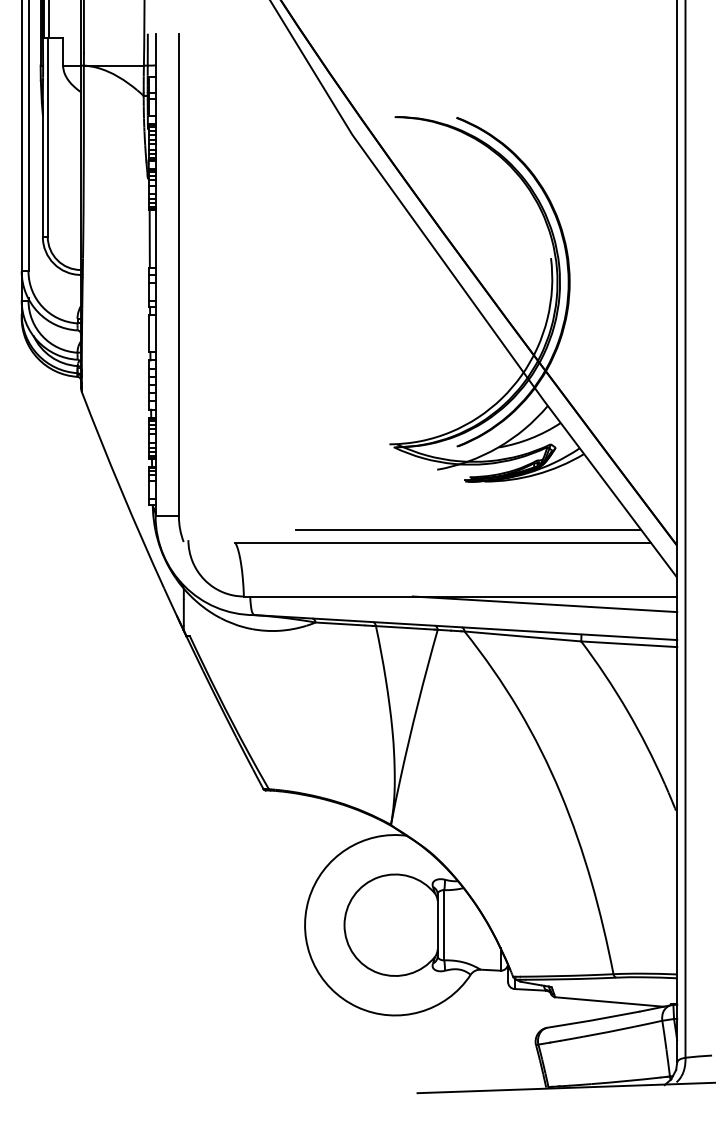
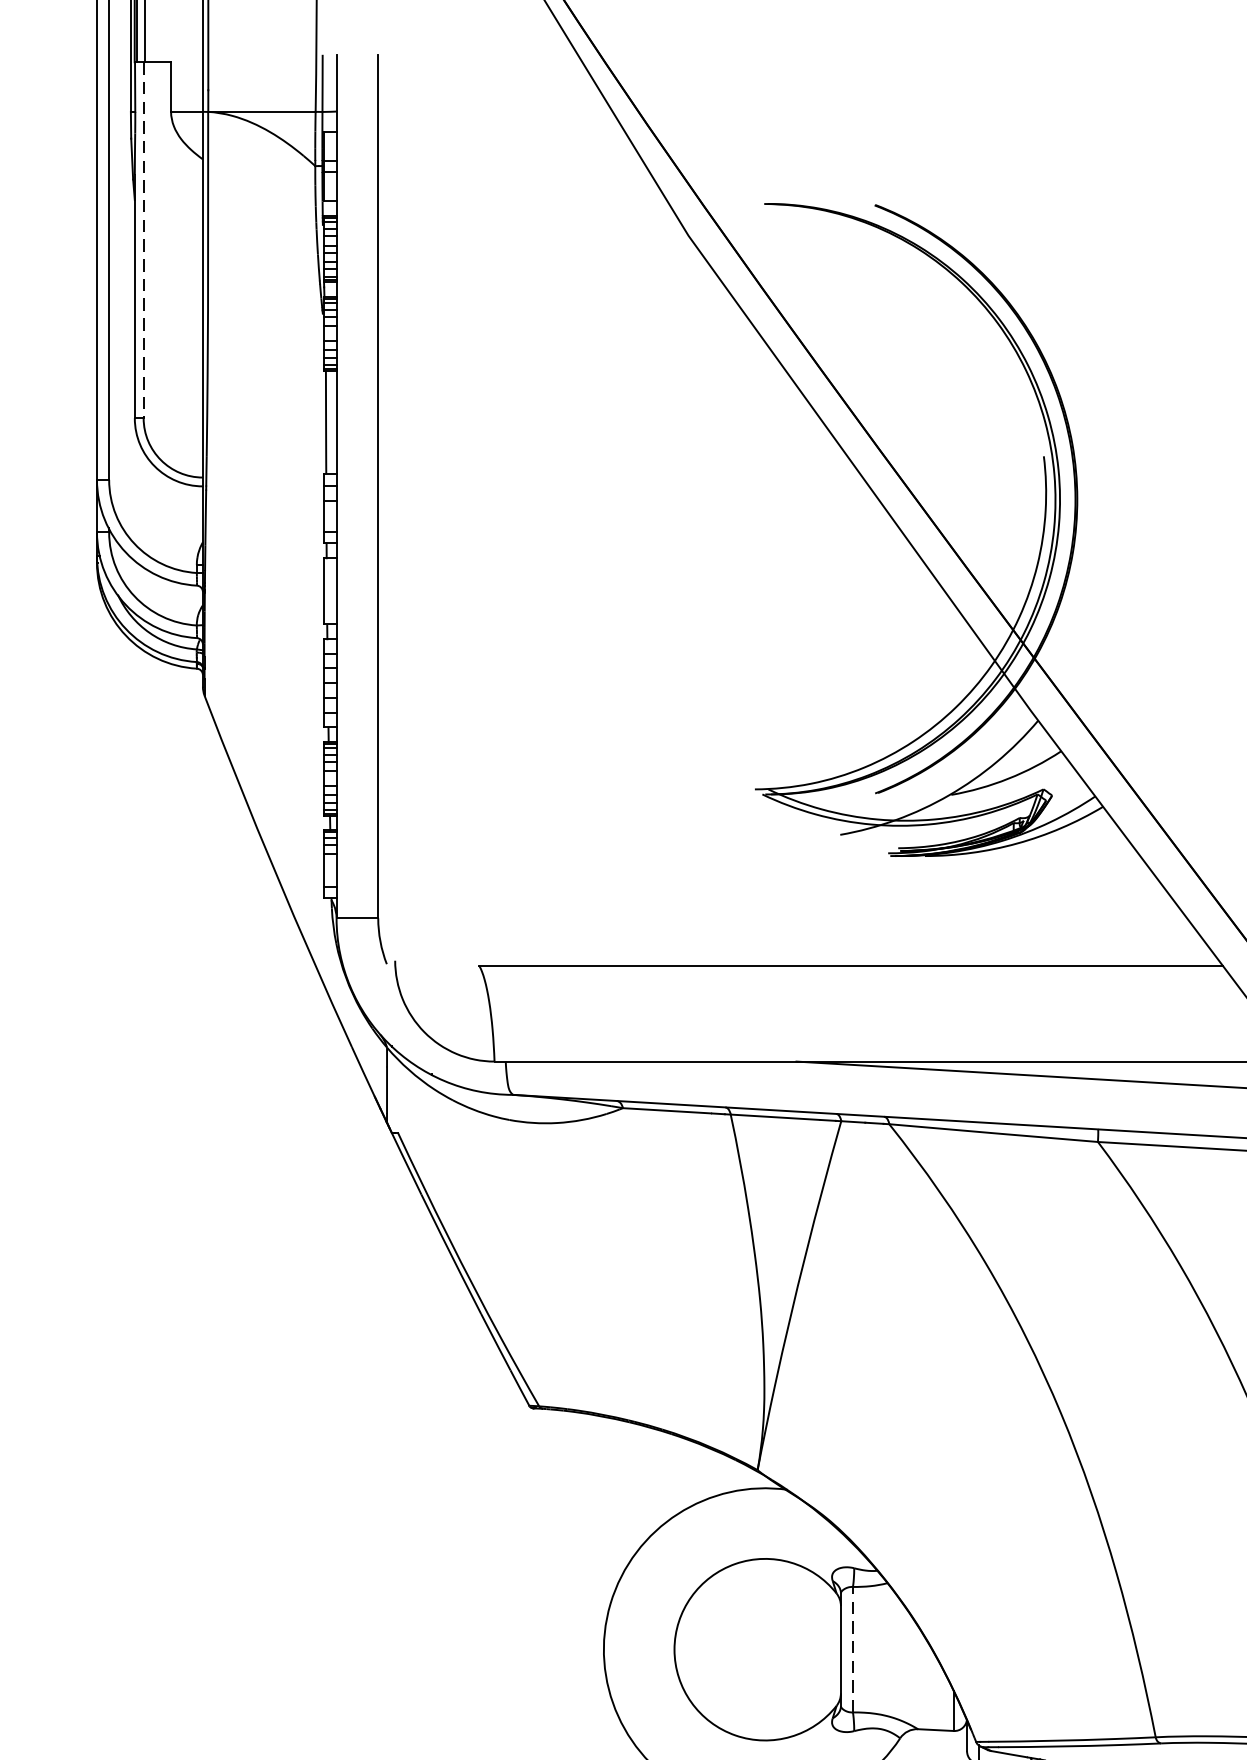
line: (47, 137) -> (143, 240), solid -> dashed
line: (468, 530) -> (896, 943), removed
line: (444, 924) -> (853, 1648), solid -> dashed

